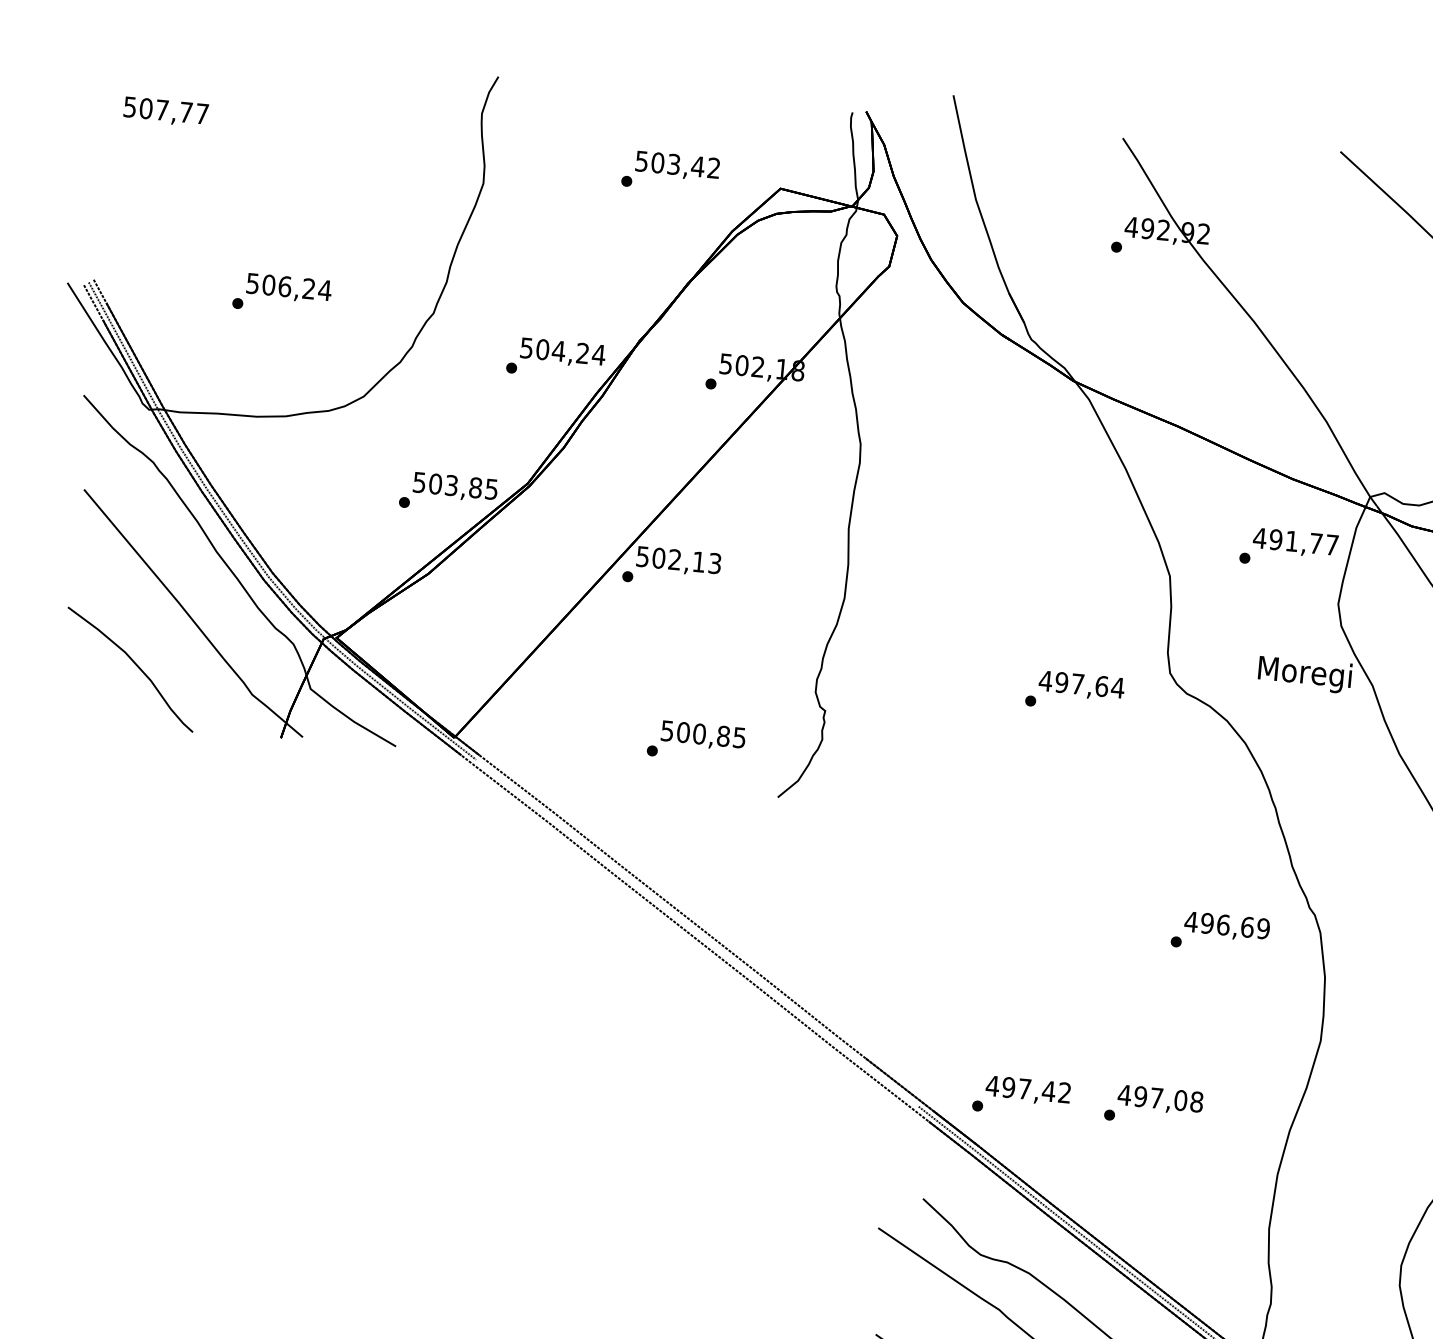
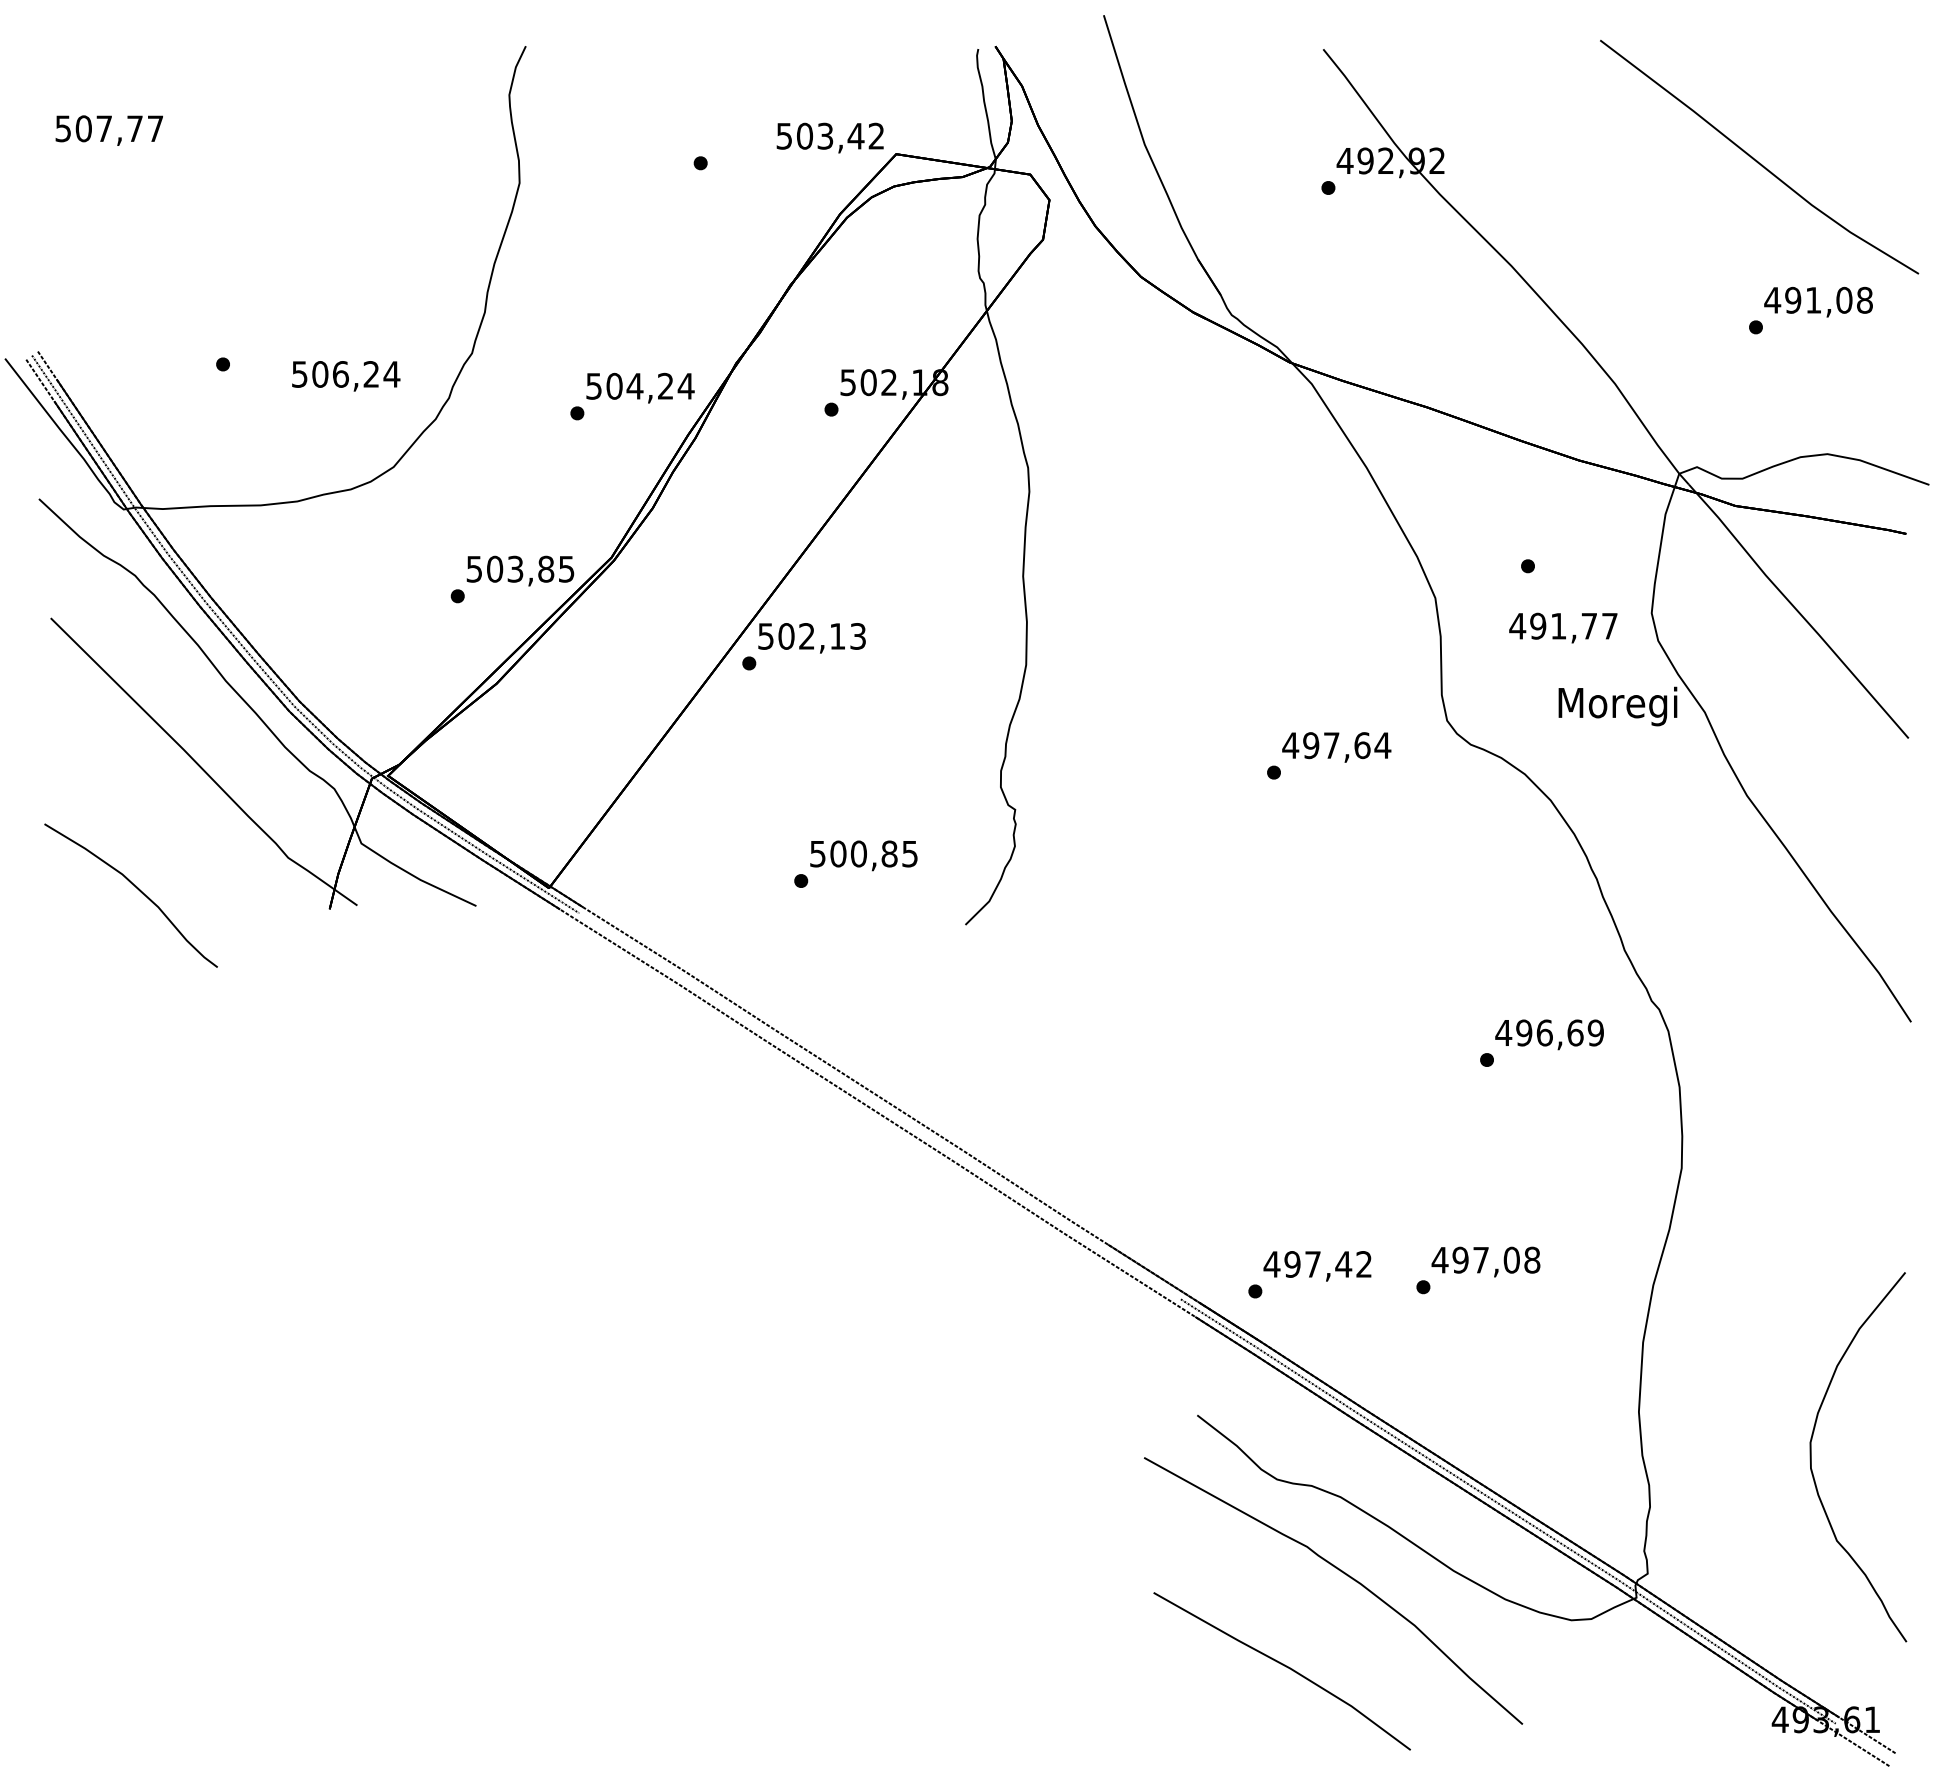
text: (677, 165) -> (829, 137), moved
text: (289, 288) -> (346, 376), moved
text: (1295, 542) -> (1563, 627), moved
part: (135, 664) -> (136, 888), moved

